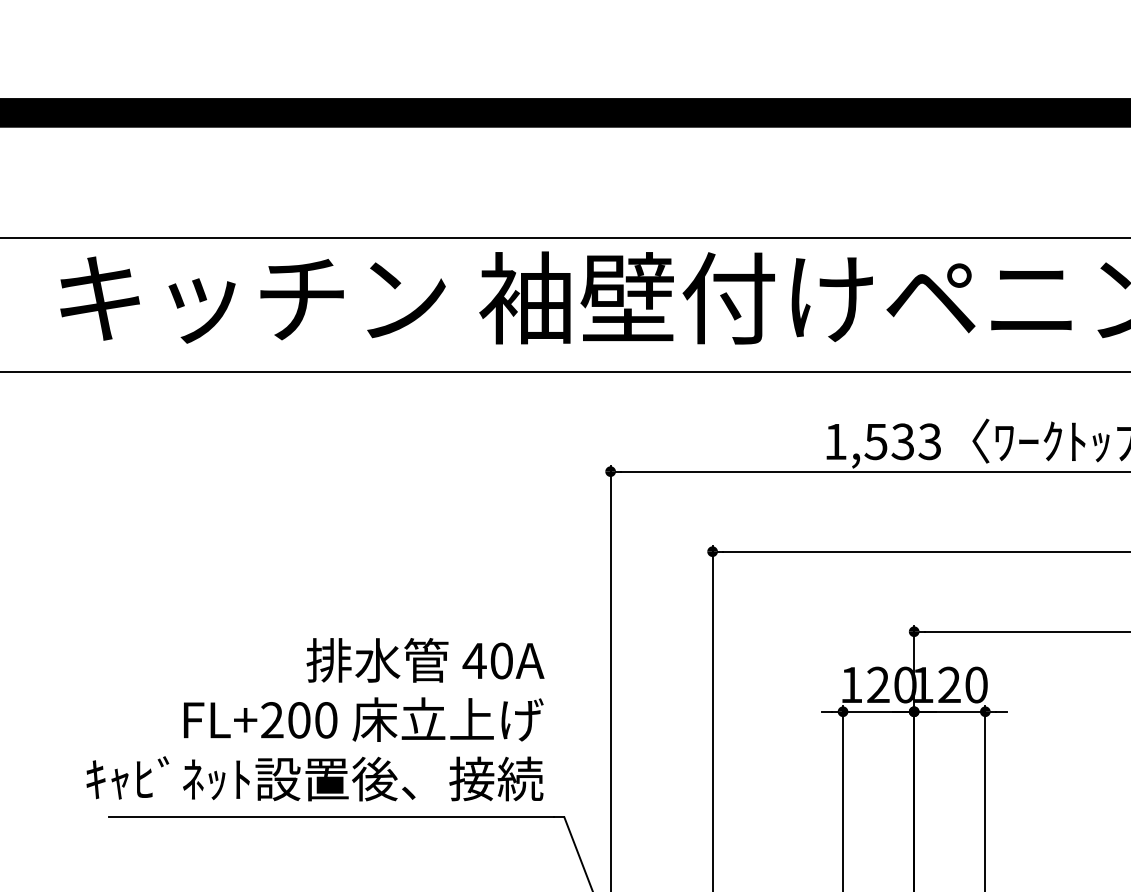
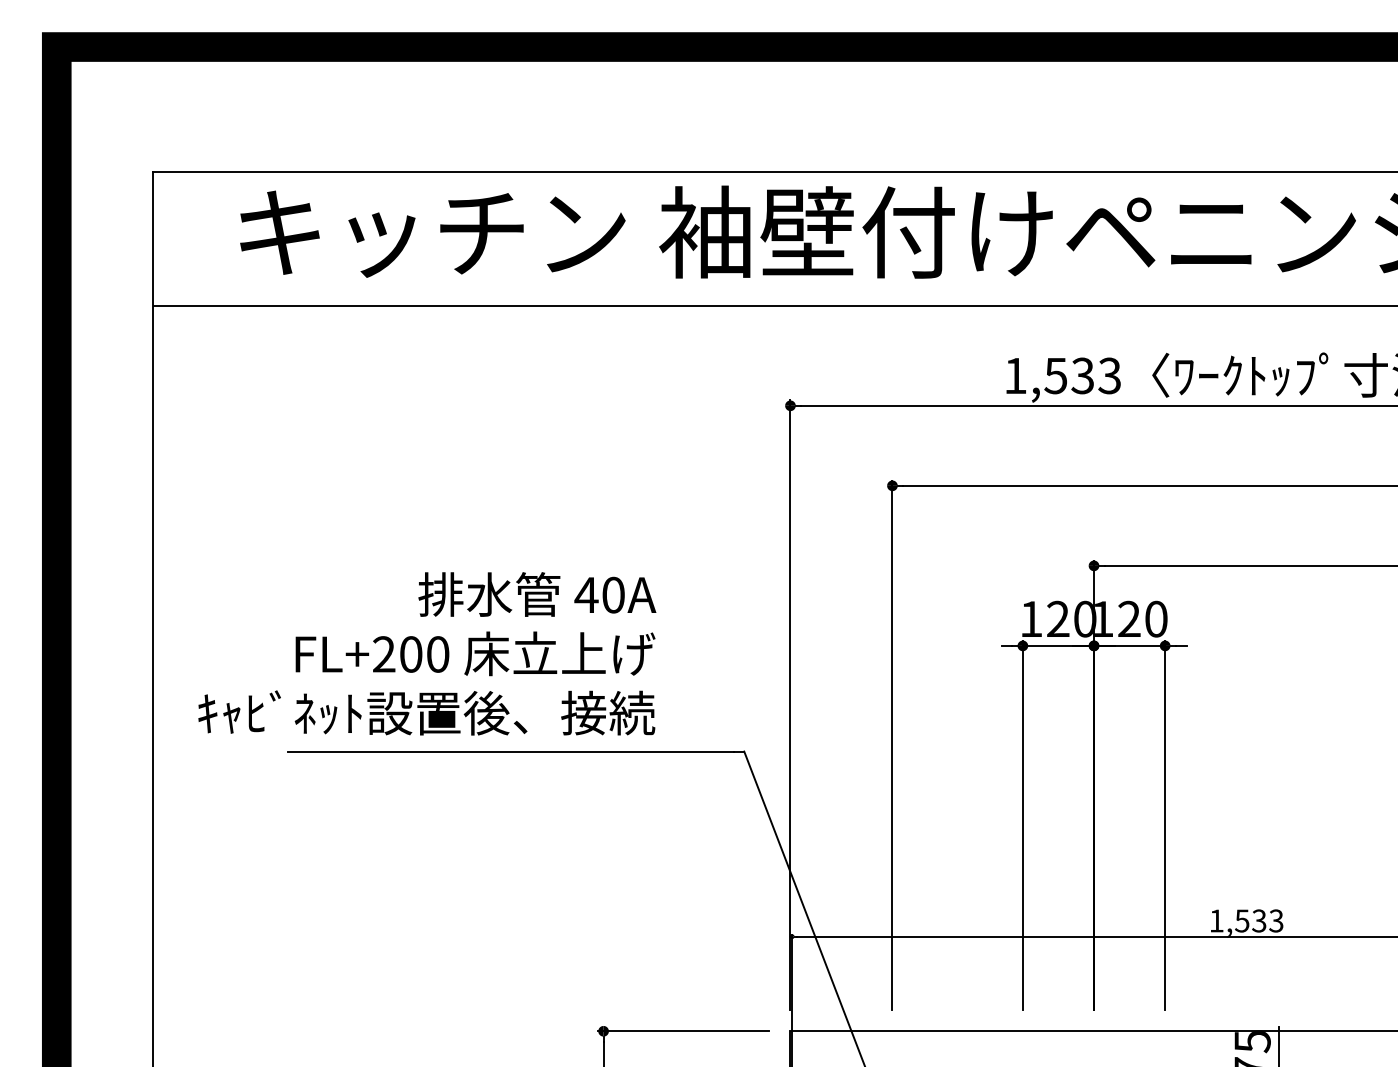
text: (315, 719) -> (427, 653), moved

